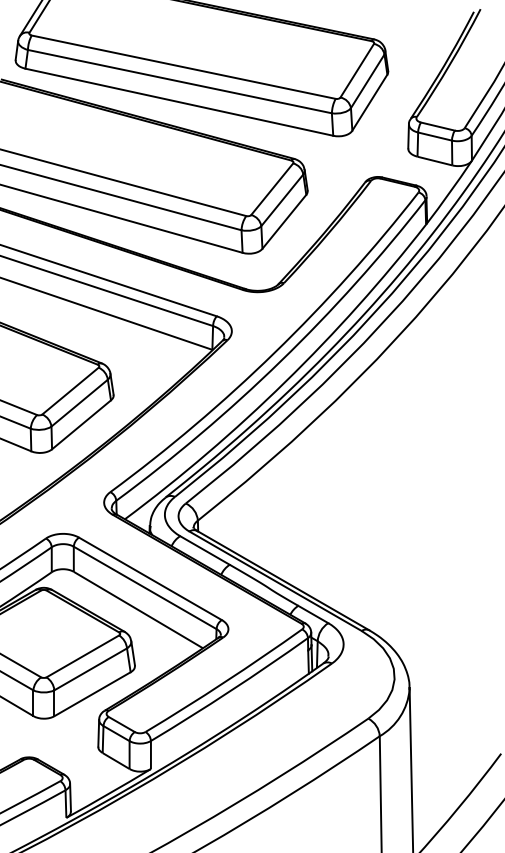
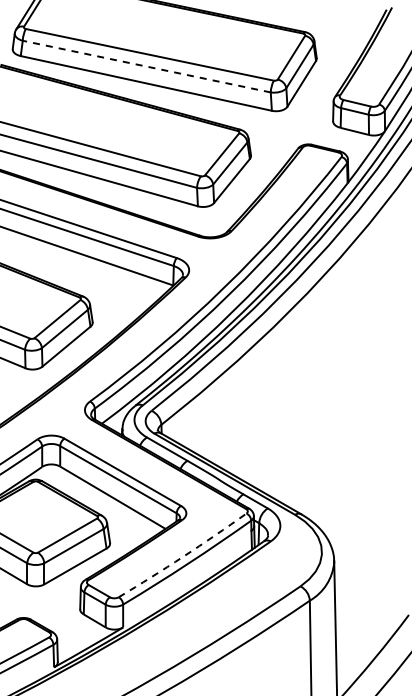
line: (179, 81) -> (146, 66), solid -> dashed
arc: (224, 682) -> (183, 556), solid -> dashed

